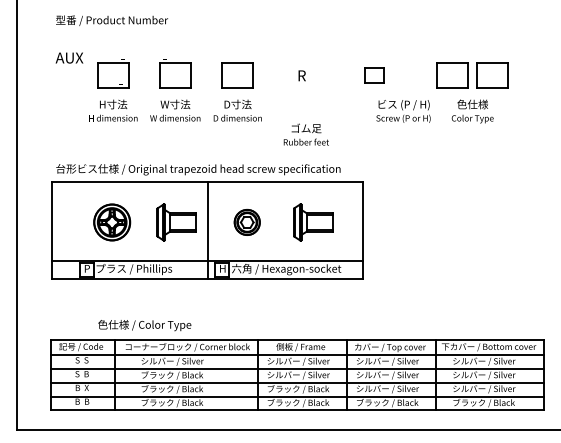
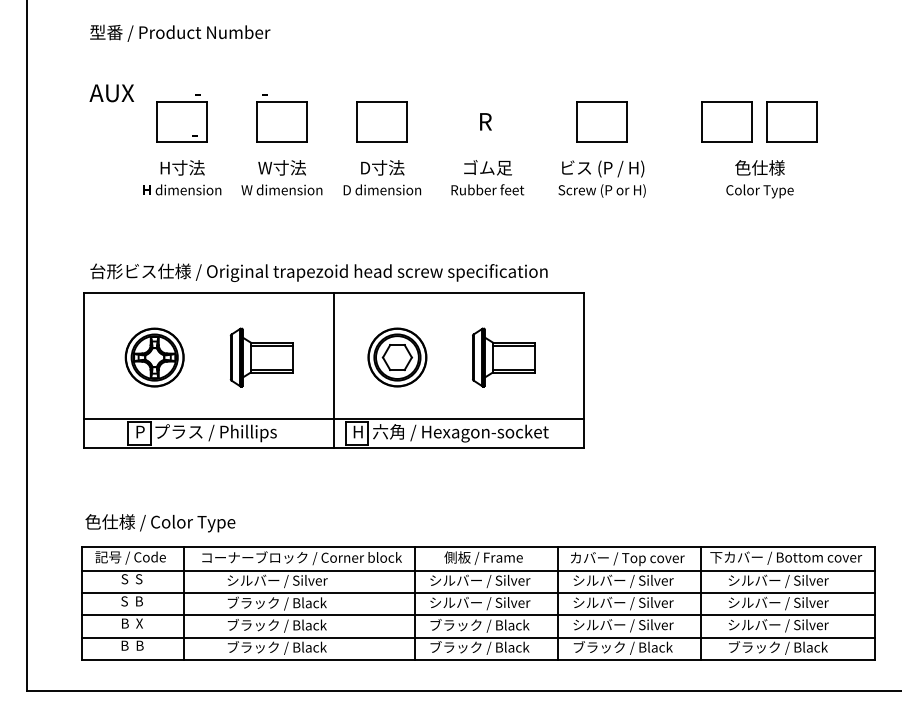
part: (374, 75) -> (602, 121), size x1.67
text: (403, 111) -> (602, 179), moved
text: (305, 134) -> (486, 177), moved
part: (112, 222) -> (155, 357), moved
part: (176, 222) -> (261, 357), moved
part: (247, 222) -> (397, 357), size x1.43
text: (144, 325) -> (160, 523), moved

